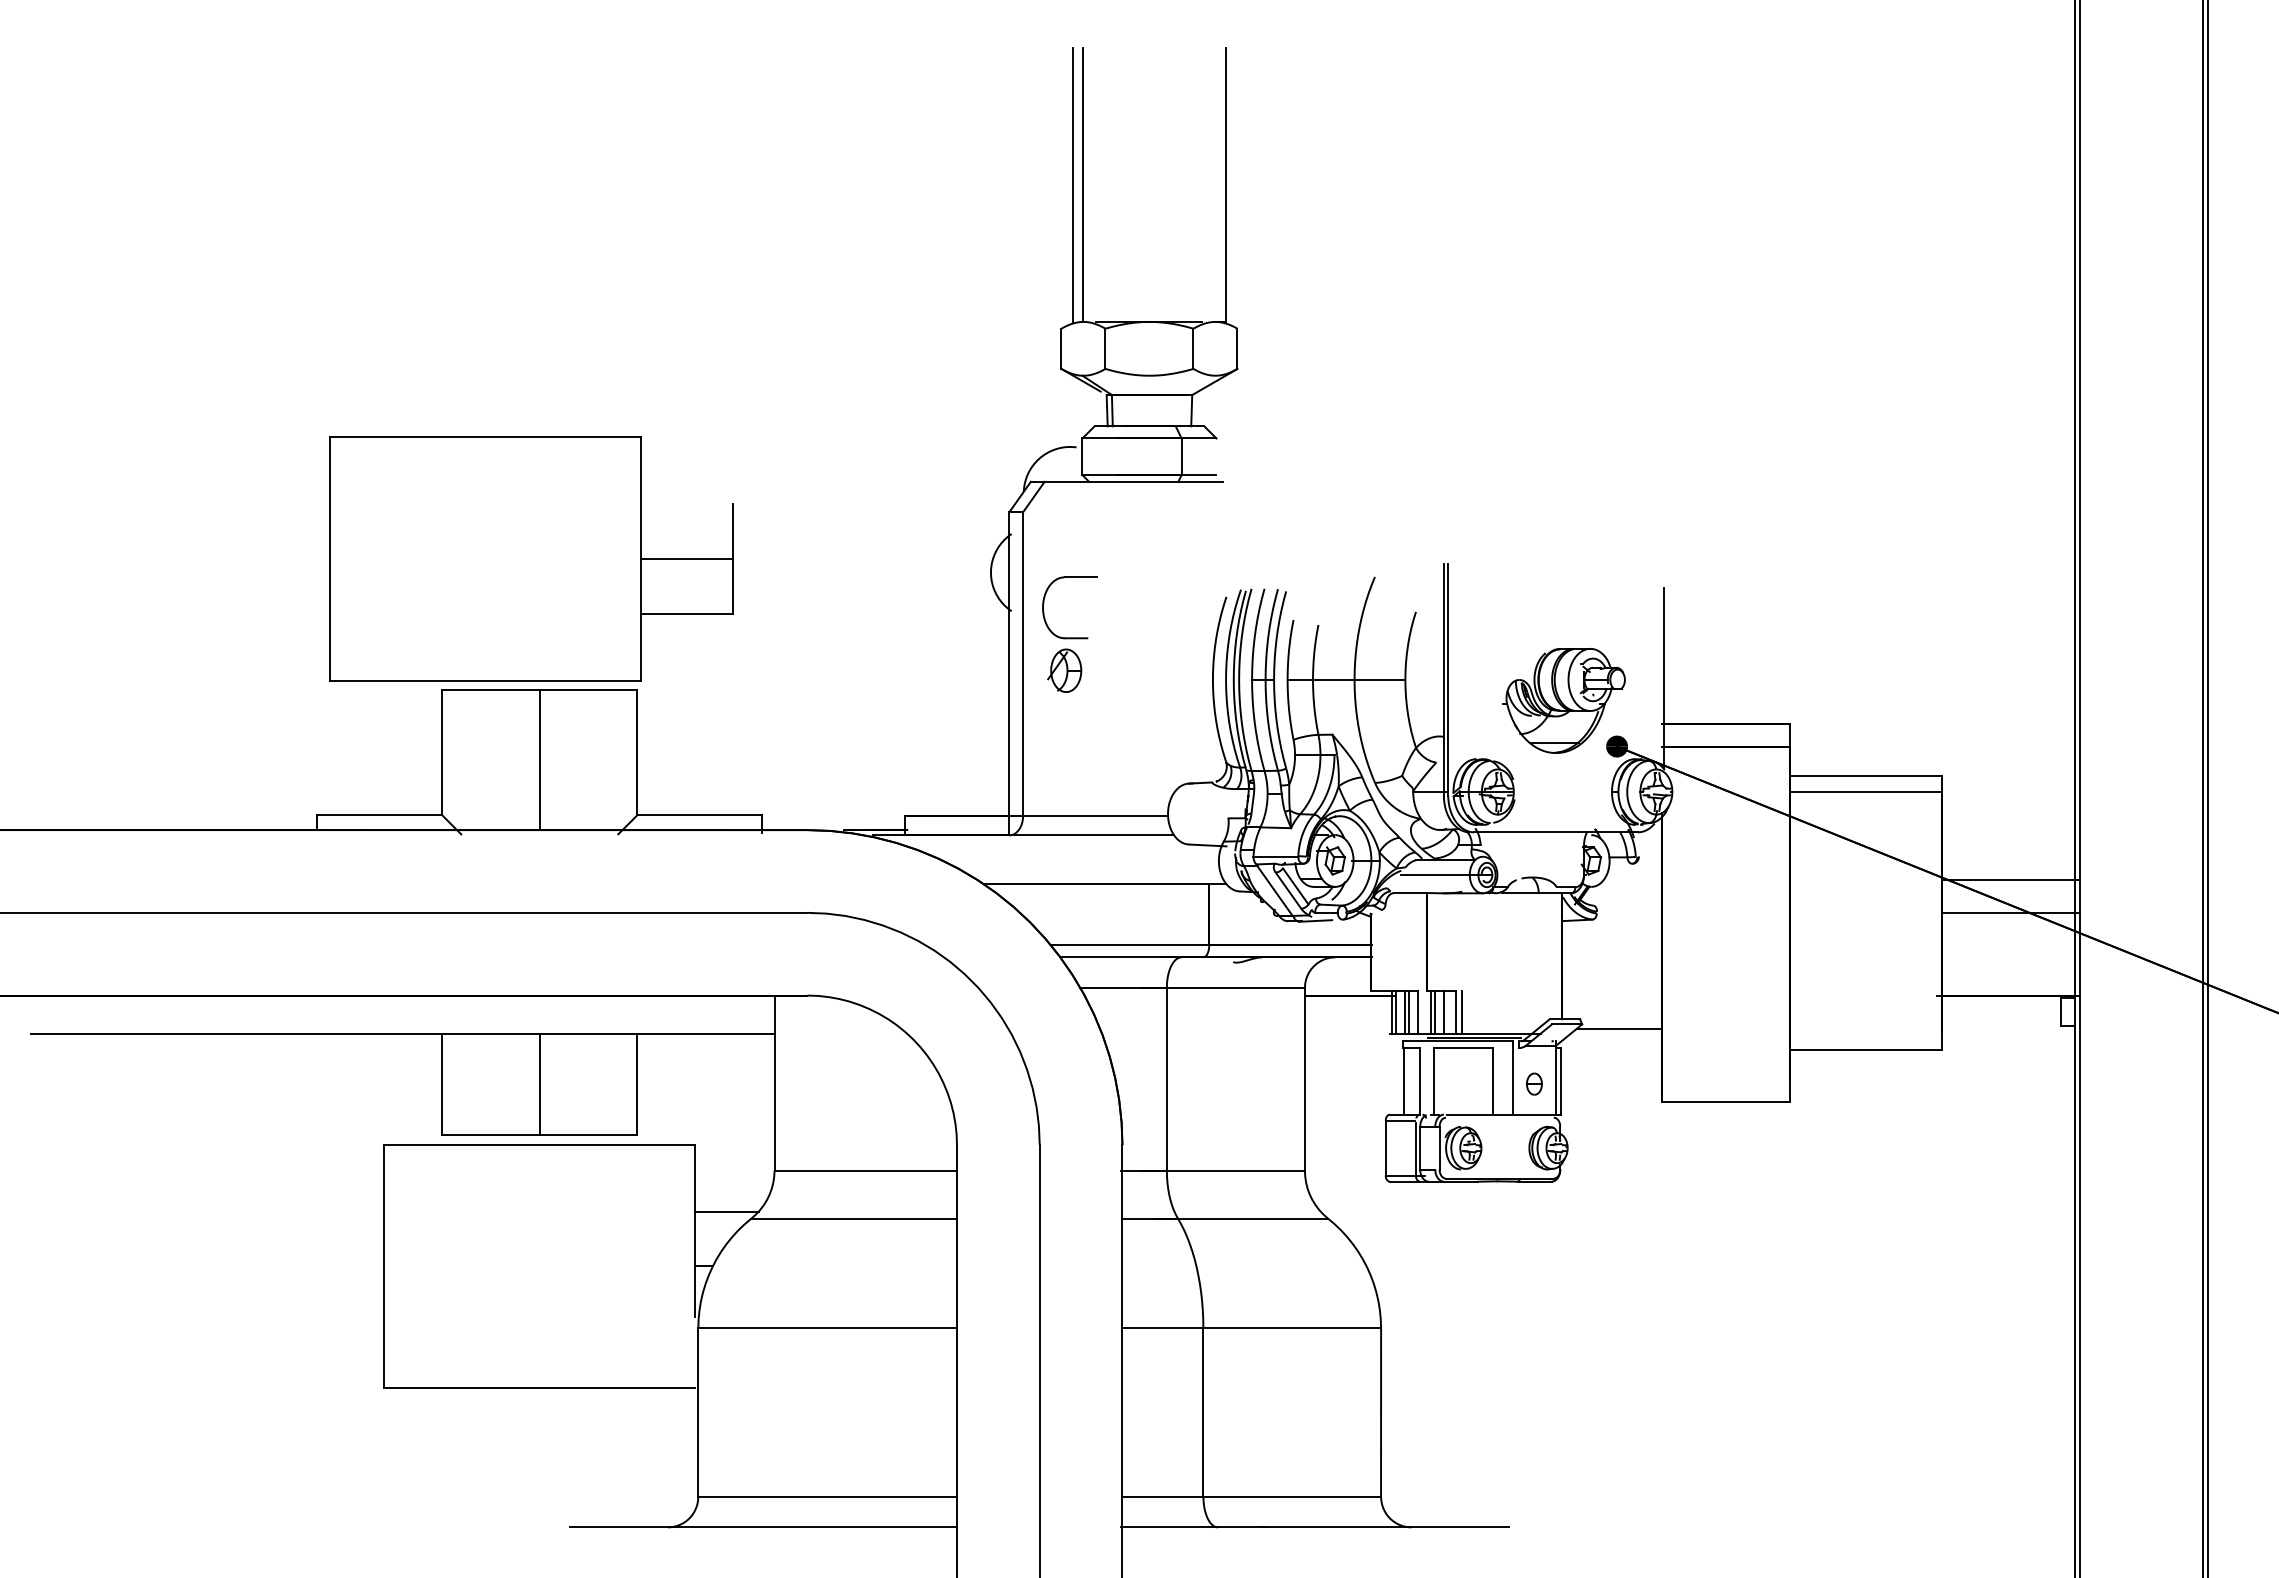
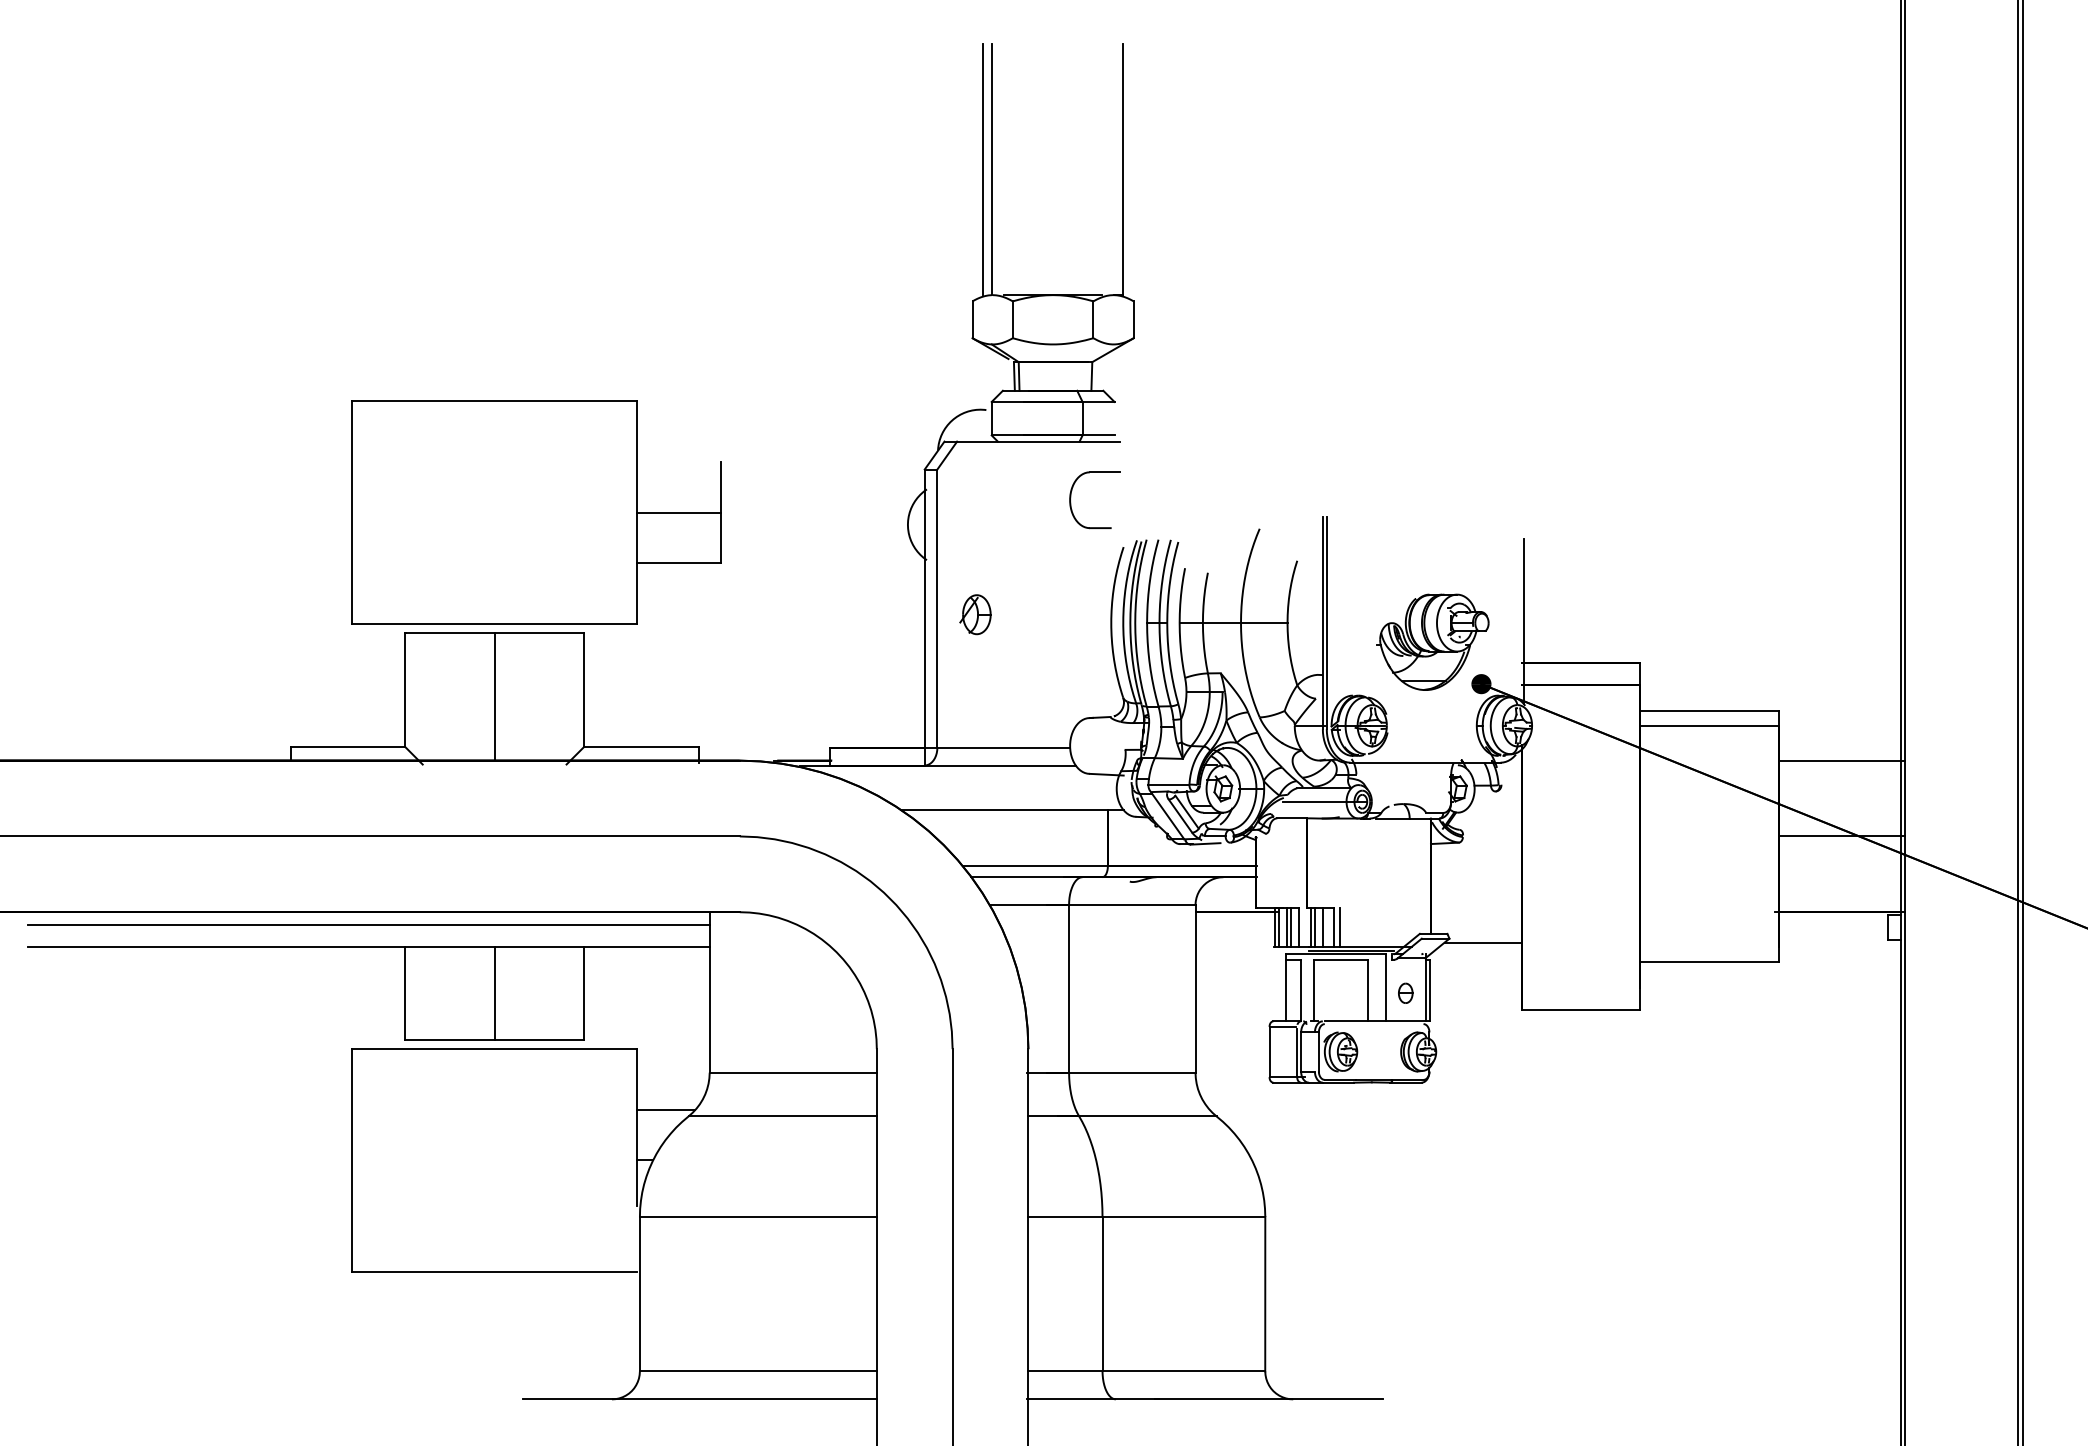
part: (531, 558) -> (536, 511), moved
part: (1044, 604) -> (1071, 497), moved
line: (2010, 880) -> (1841, 761), moved
line: (402, 1009) -> (368, 924), added

